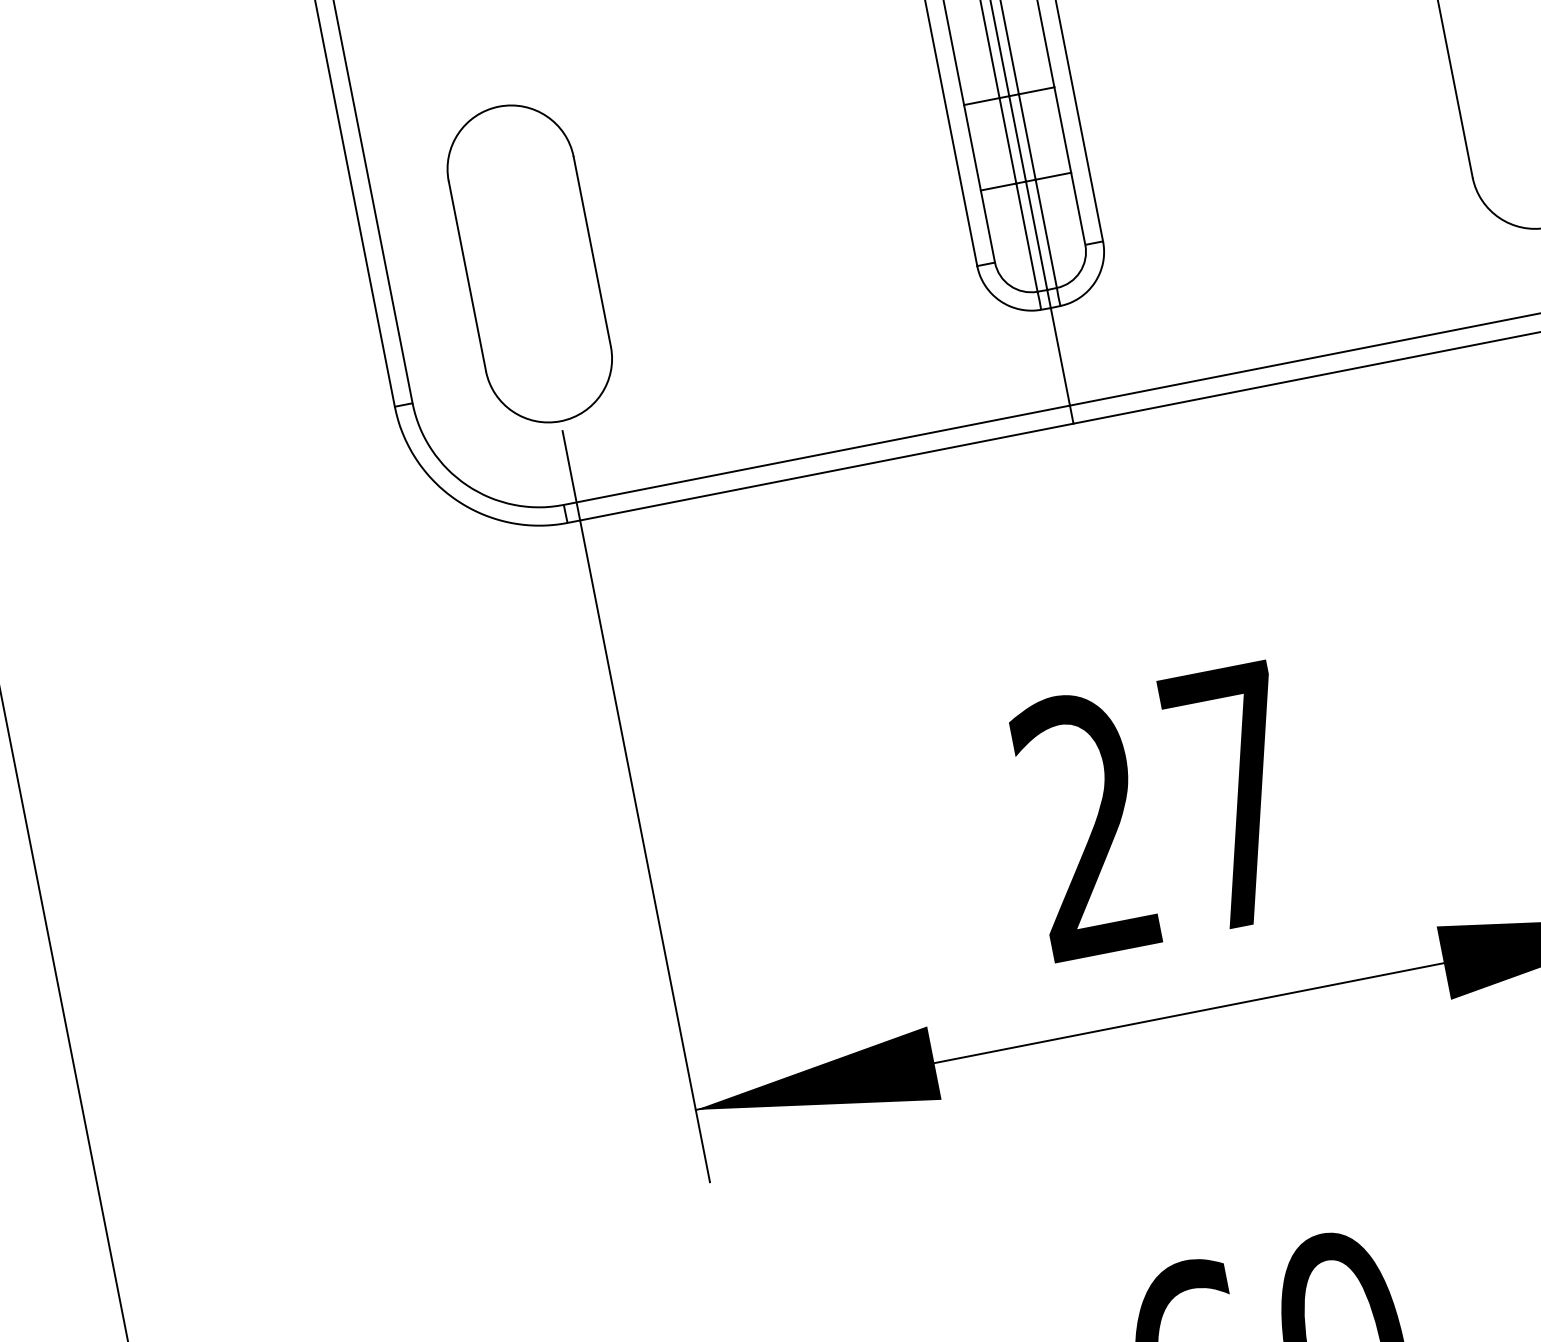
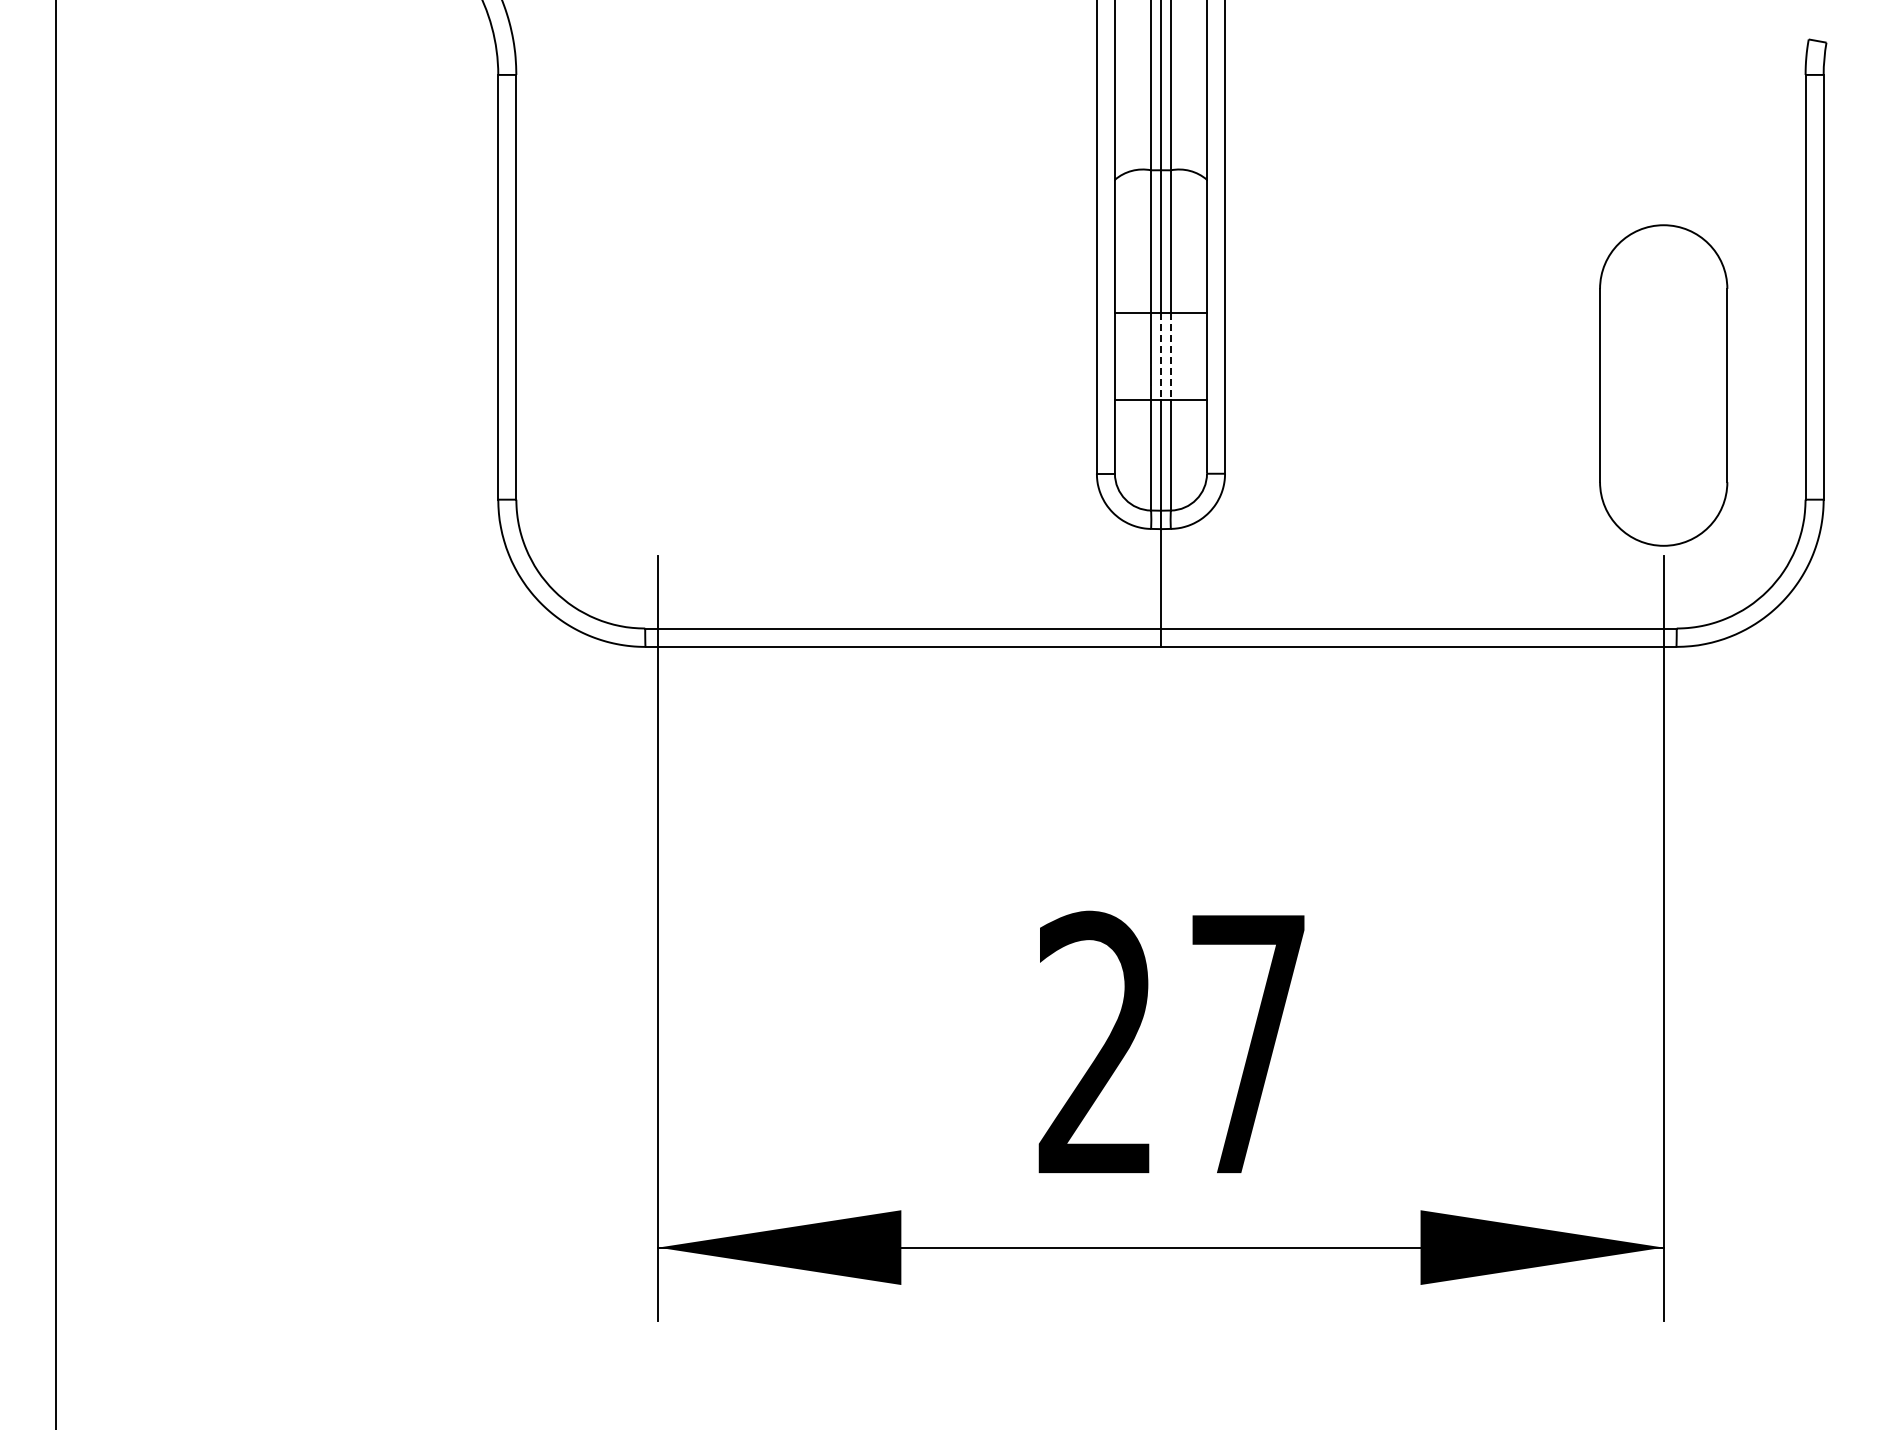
line: (1026, 136) -> (1170, 356), solid -> dashed
line: (1017, 138) -> (1160, 356), solid -> dashed
part: (529, 264) -> (657, 385), removed

